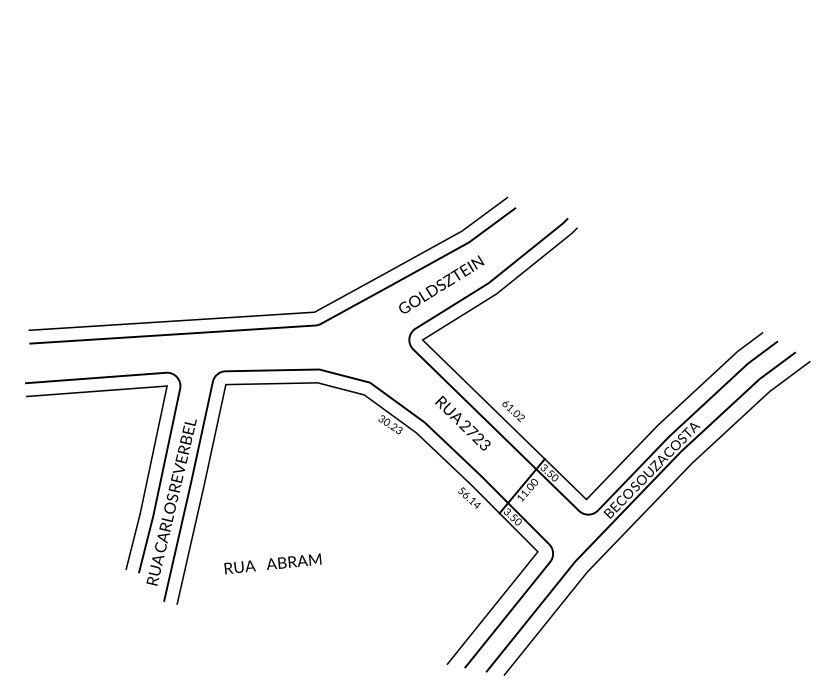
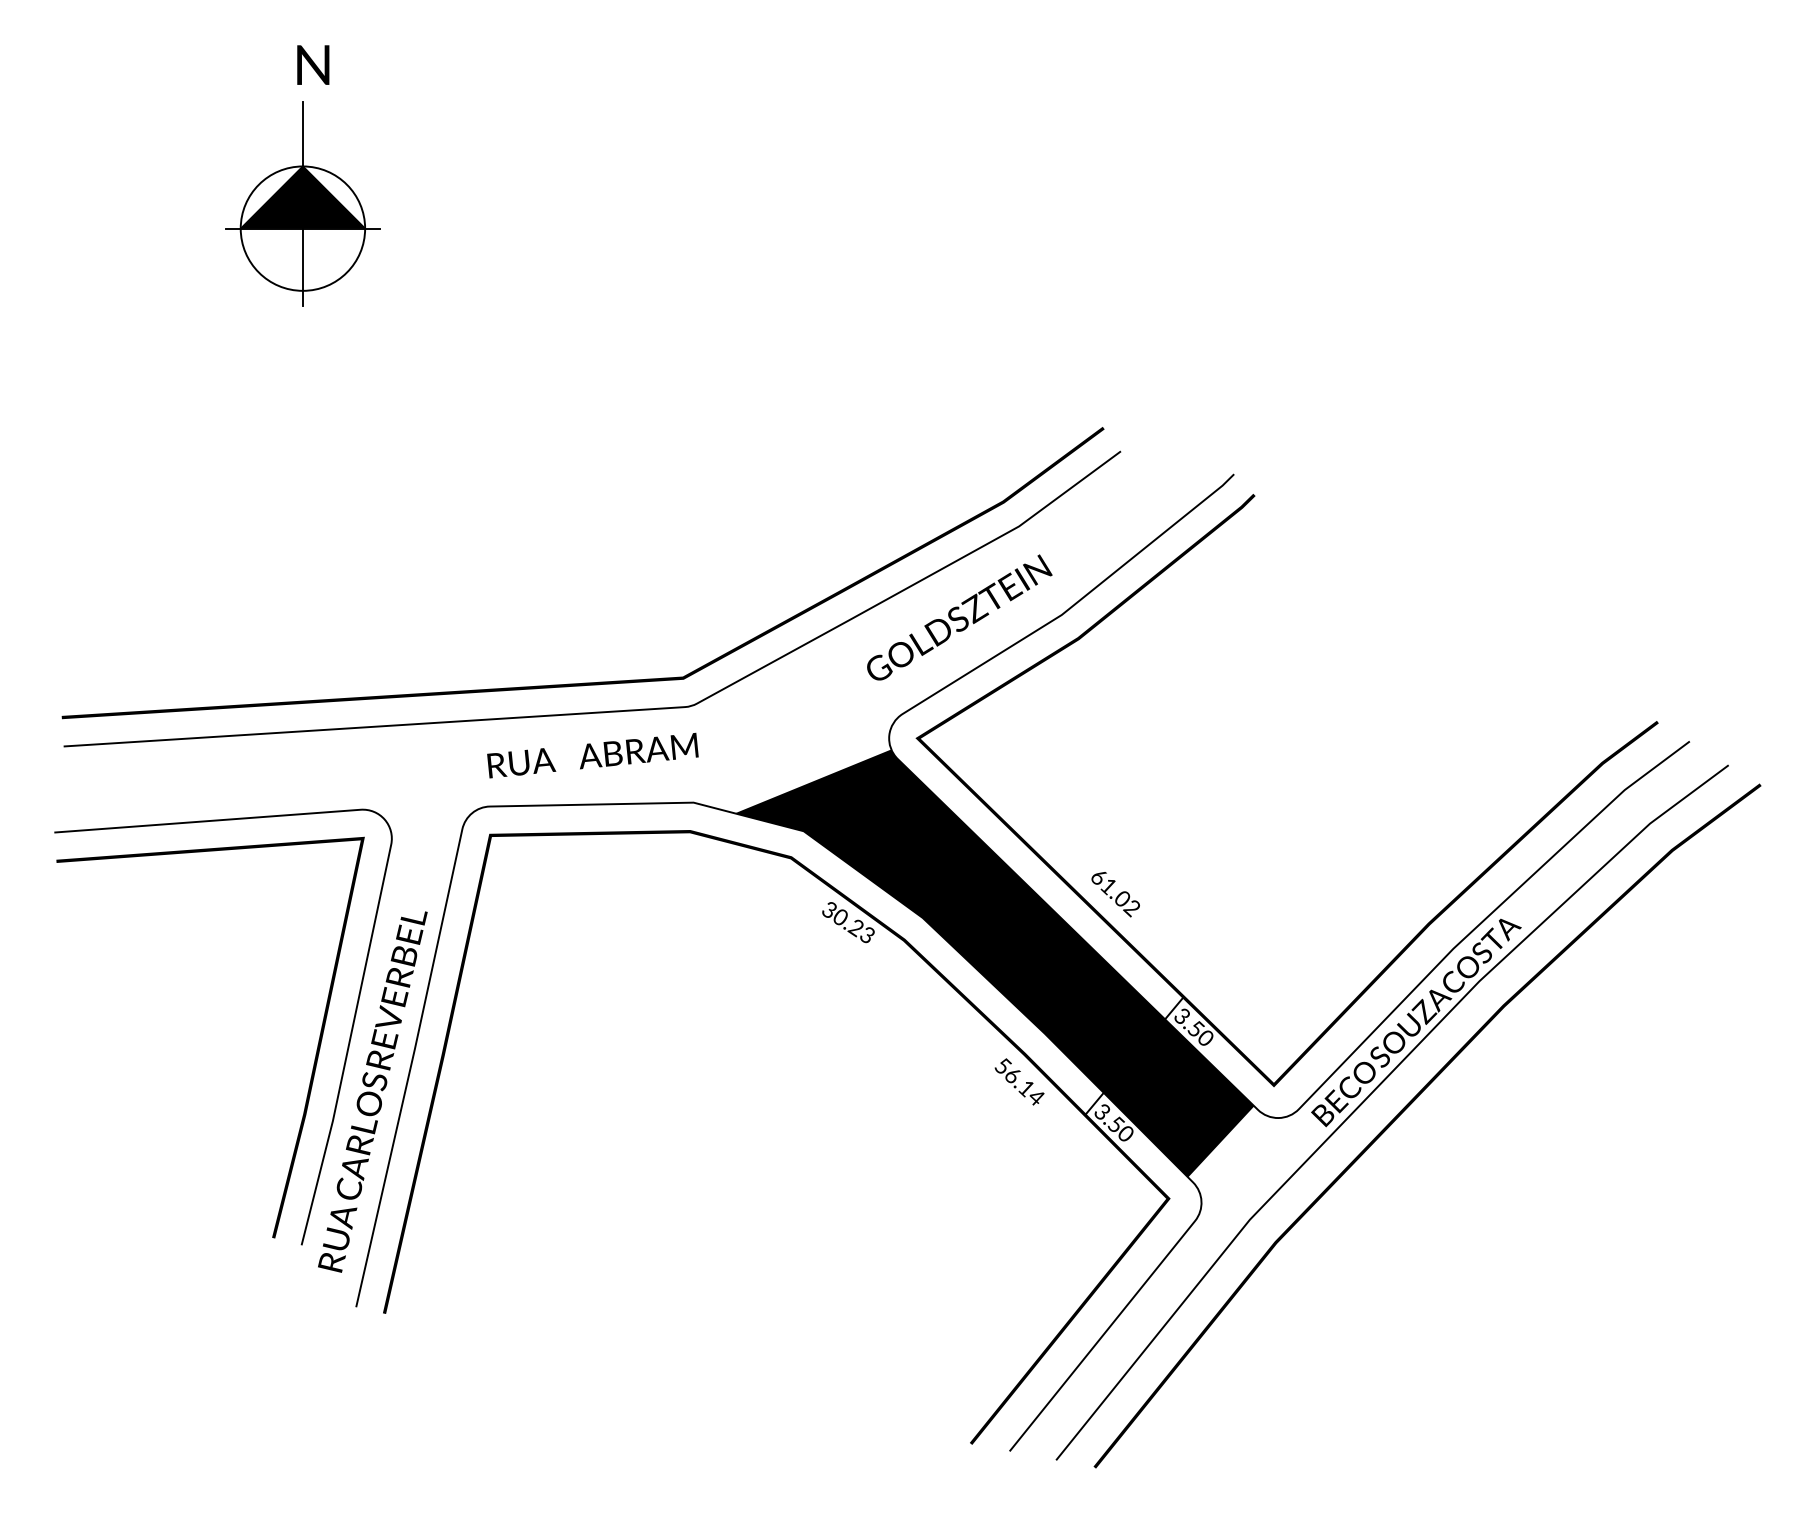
part: (139, 81) -> (302, 176), added
fill: (457, 443) -> (993, 963), added
text: (272, 563) -> (591, 754), moved

